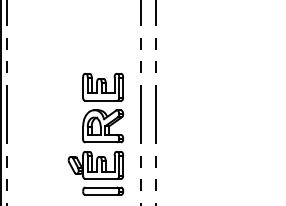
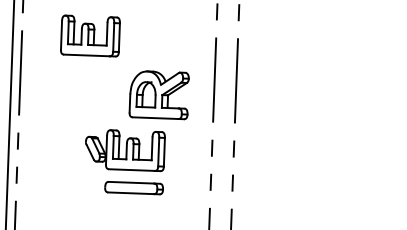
part: (102, 86) -> (89, 34), moved
part: (95, 173) -> (123, 162), moved

